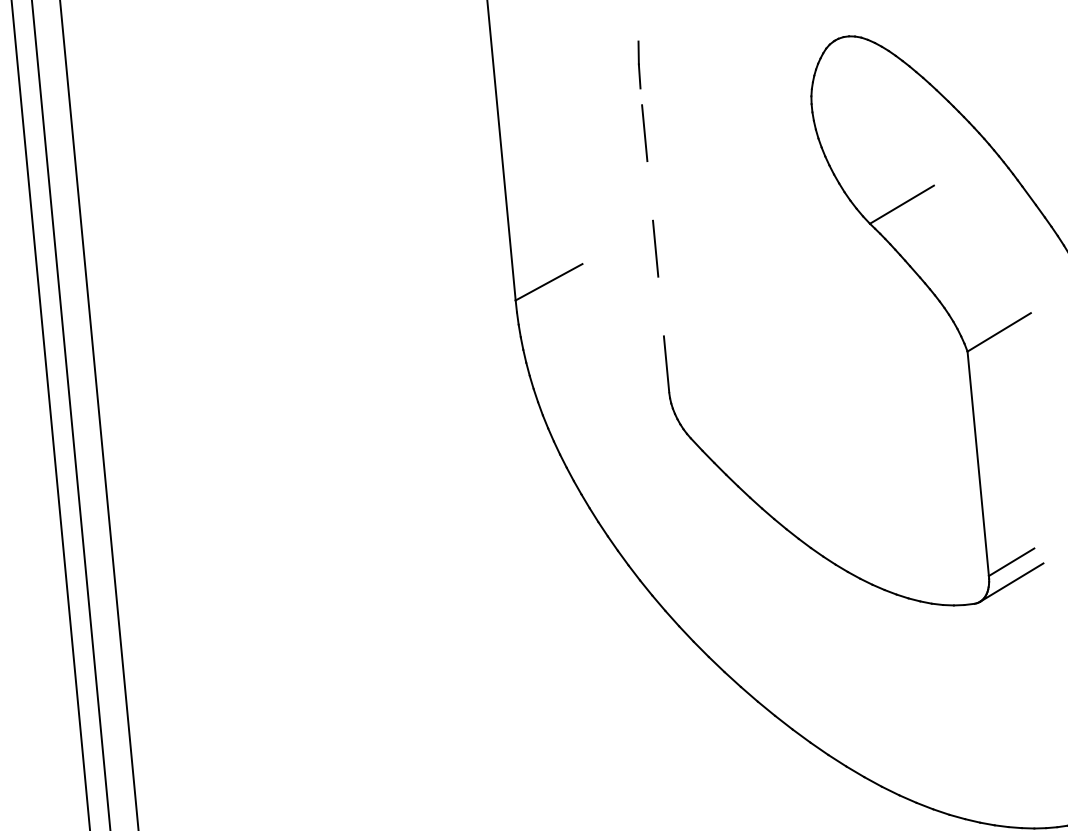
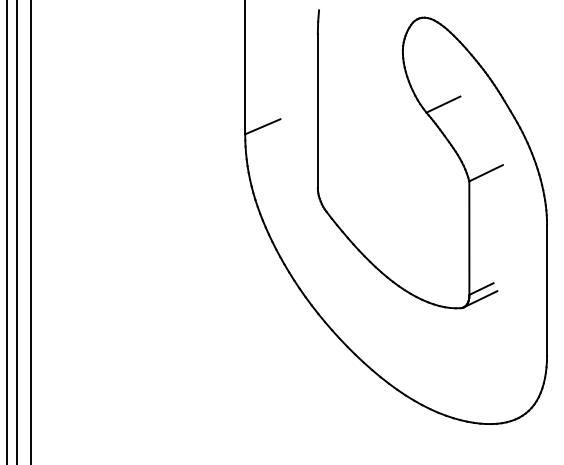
line: (654, 239) -> (317, 110), dashed -> solid

